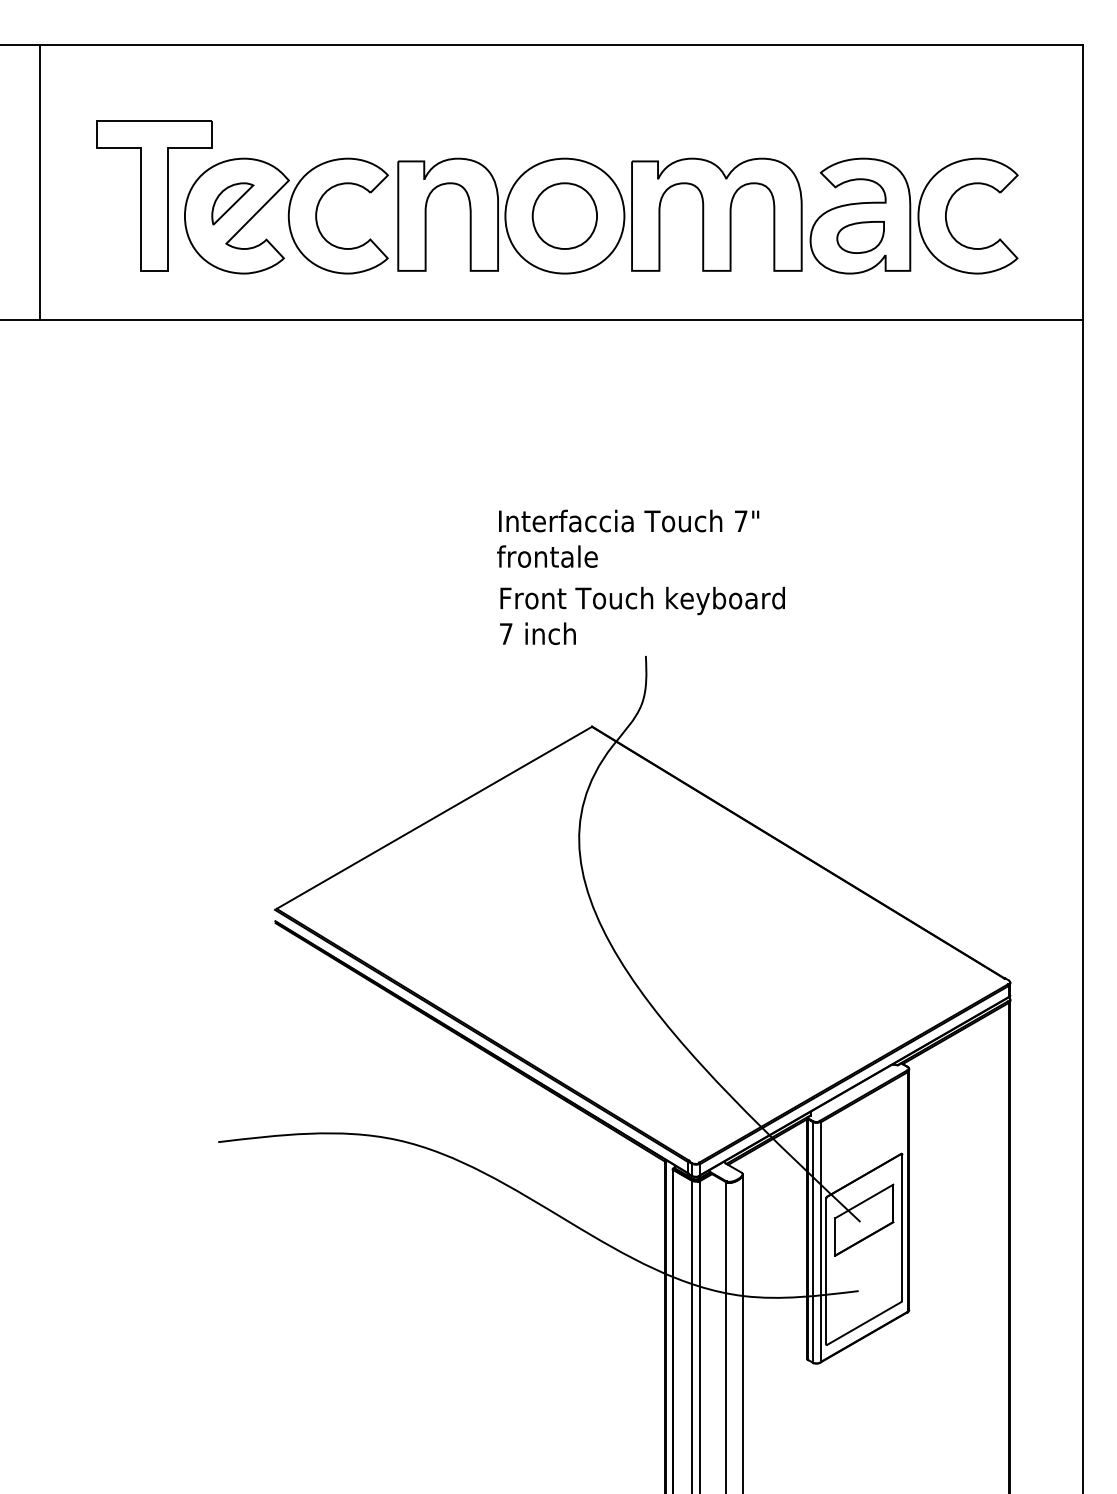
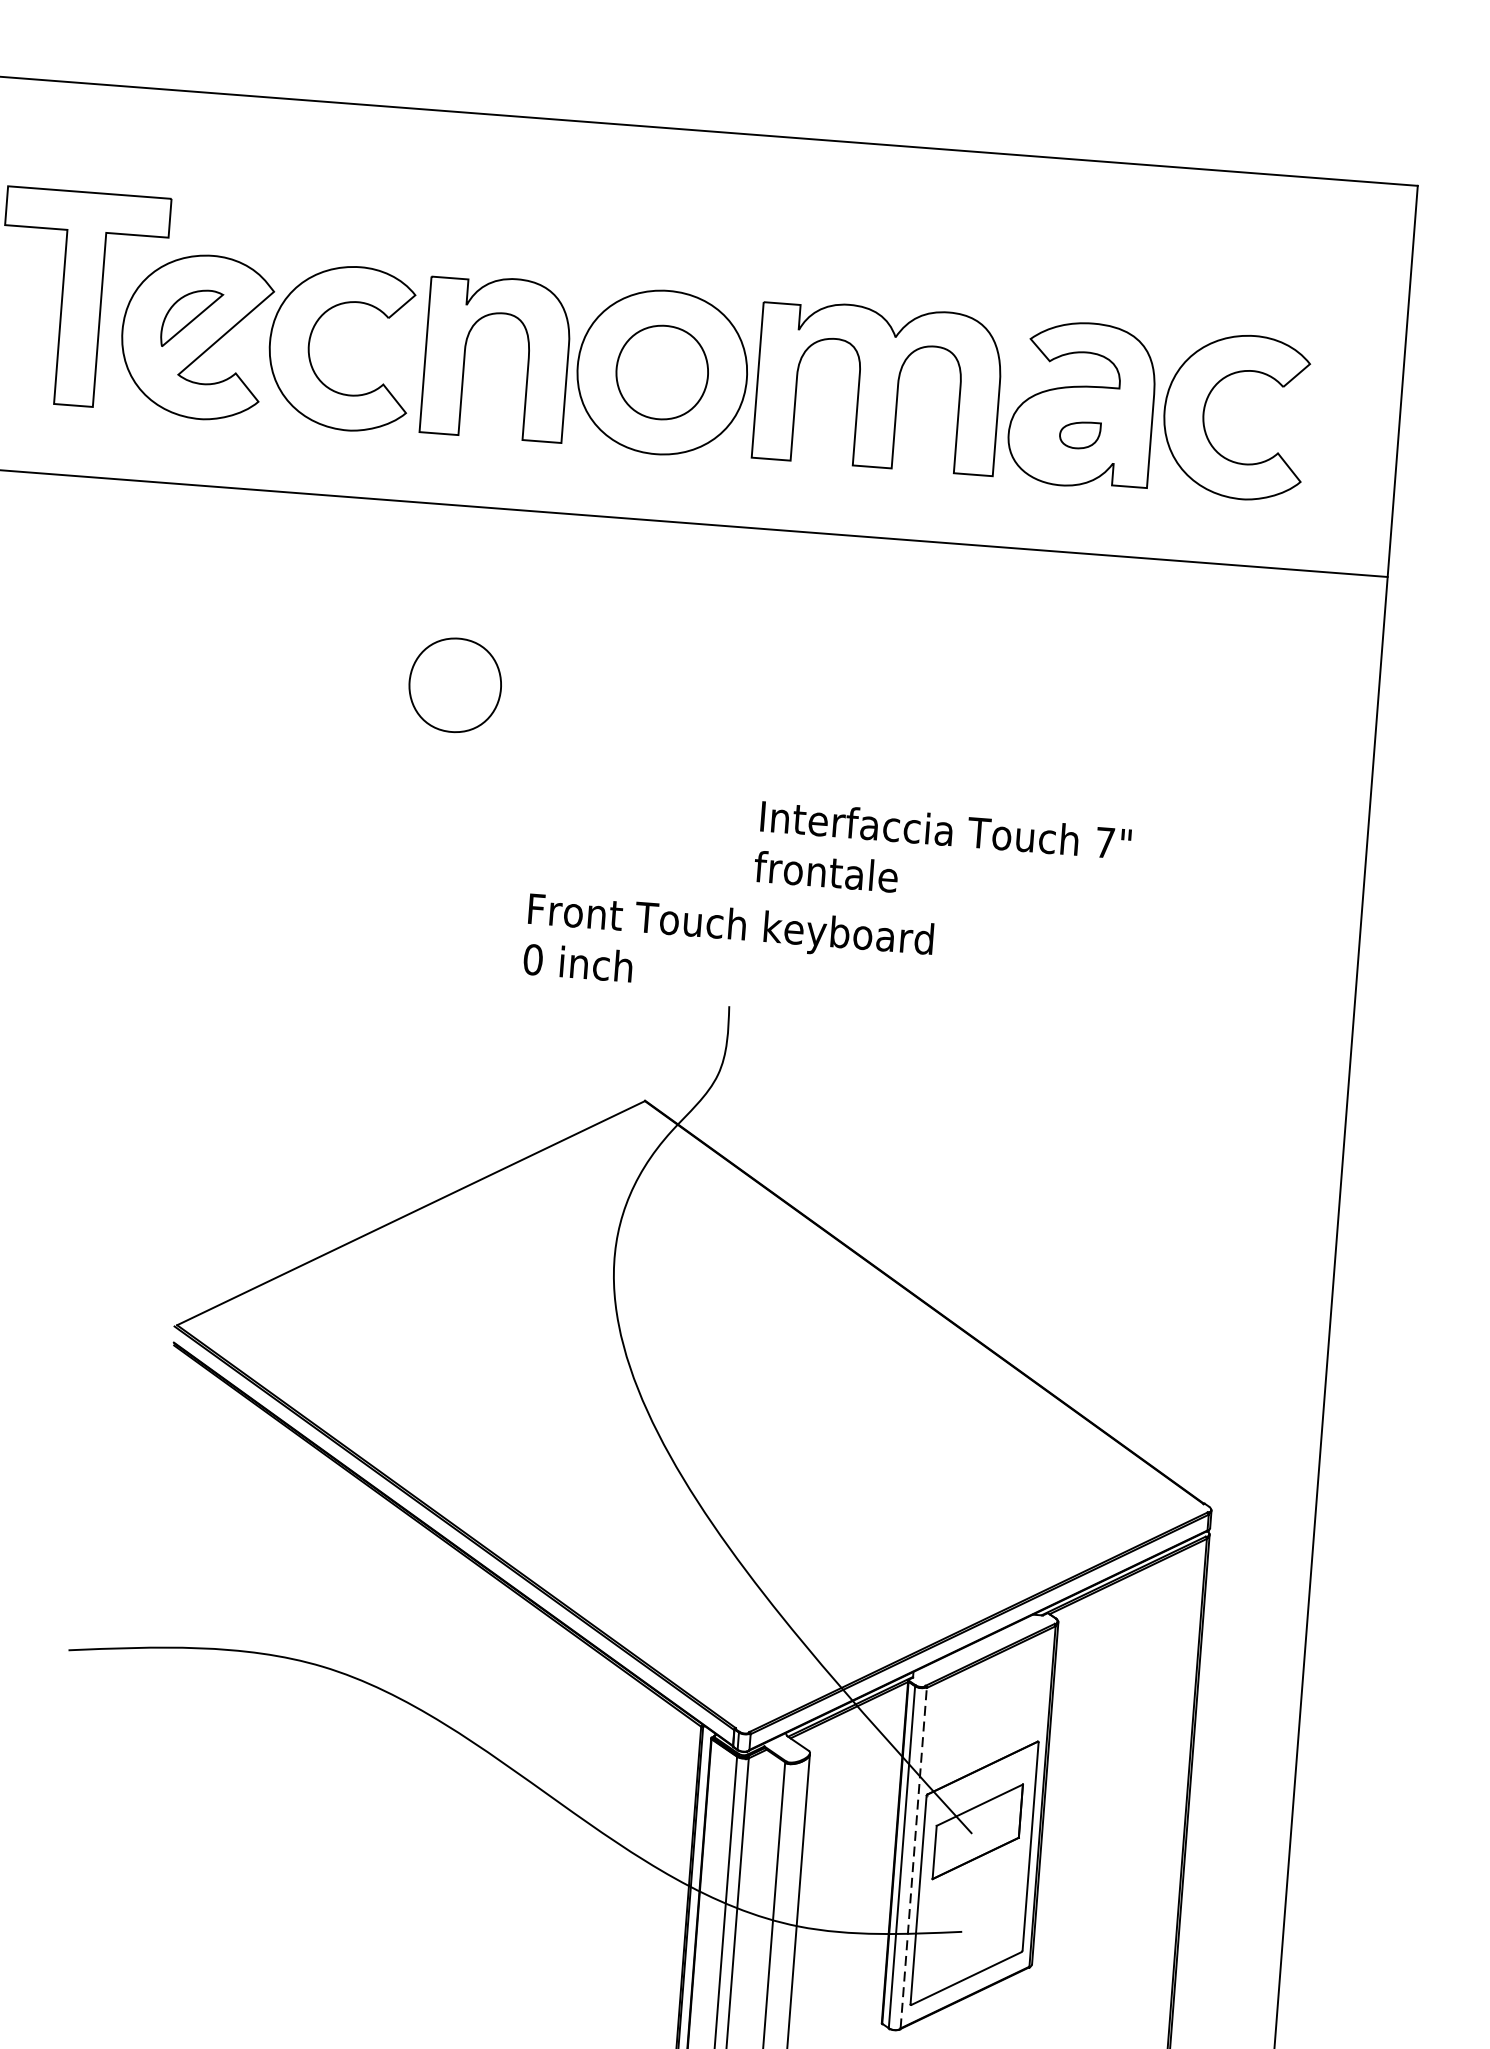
part: (860, 237) -> (1079, 435), size x0.6
part: (436, 445) -> (454, 684), added
text: (628, 538) -> (943, 854), moved
text: (505, 633) -> (532, 959), 7 -> 0
line: (820, 1242) -> (913, 1858), solid -> dashed

